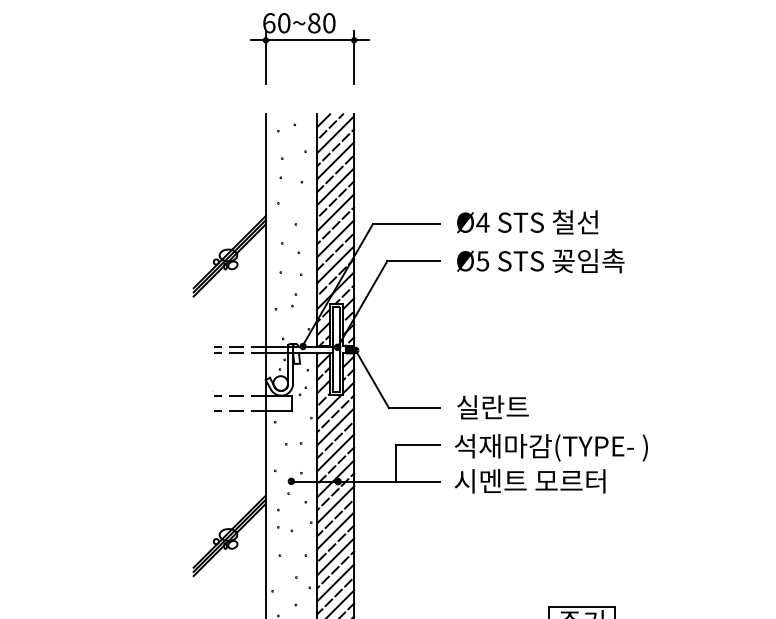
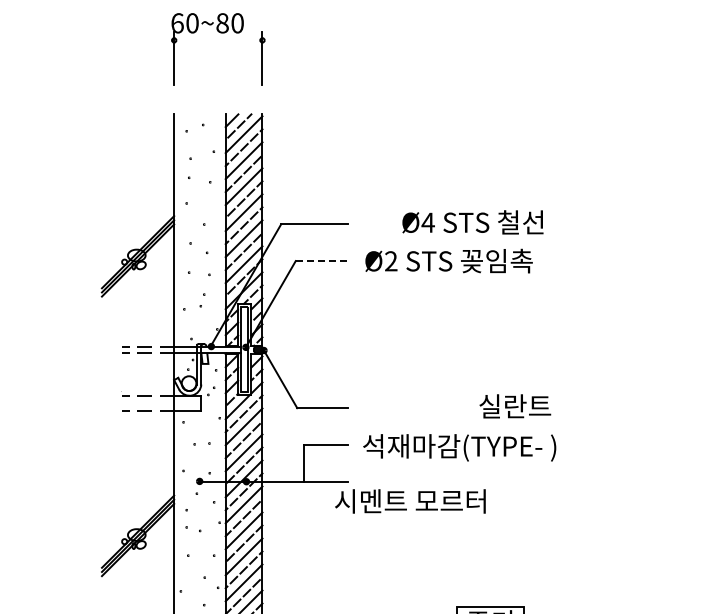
line: (309, 40) -> (217, 40), removed
text: (527, 222) -> (472, 222), moved
line: (414, 260) -> (322, 260), solid -> dashed
text: (482, 261) -> (390, 261), Ø5 -> Ø2
text: (492, 407) -> (514, 406), moved
text: (529, 481) -> (409, 501), moved

